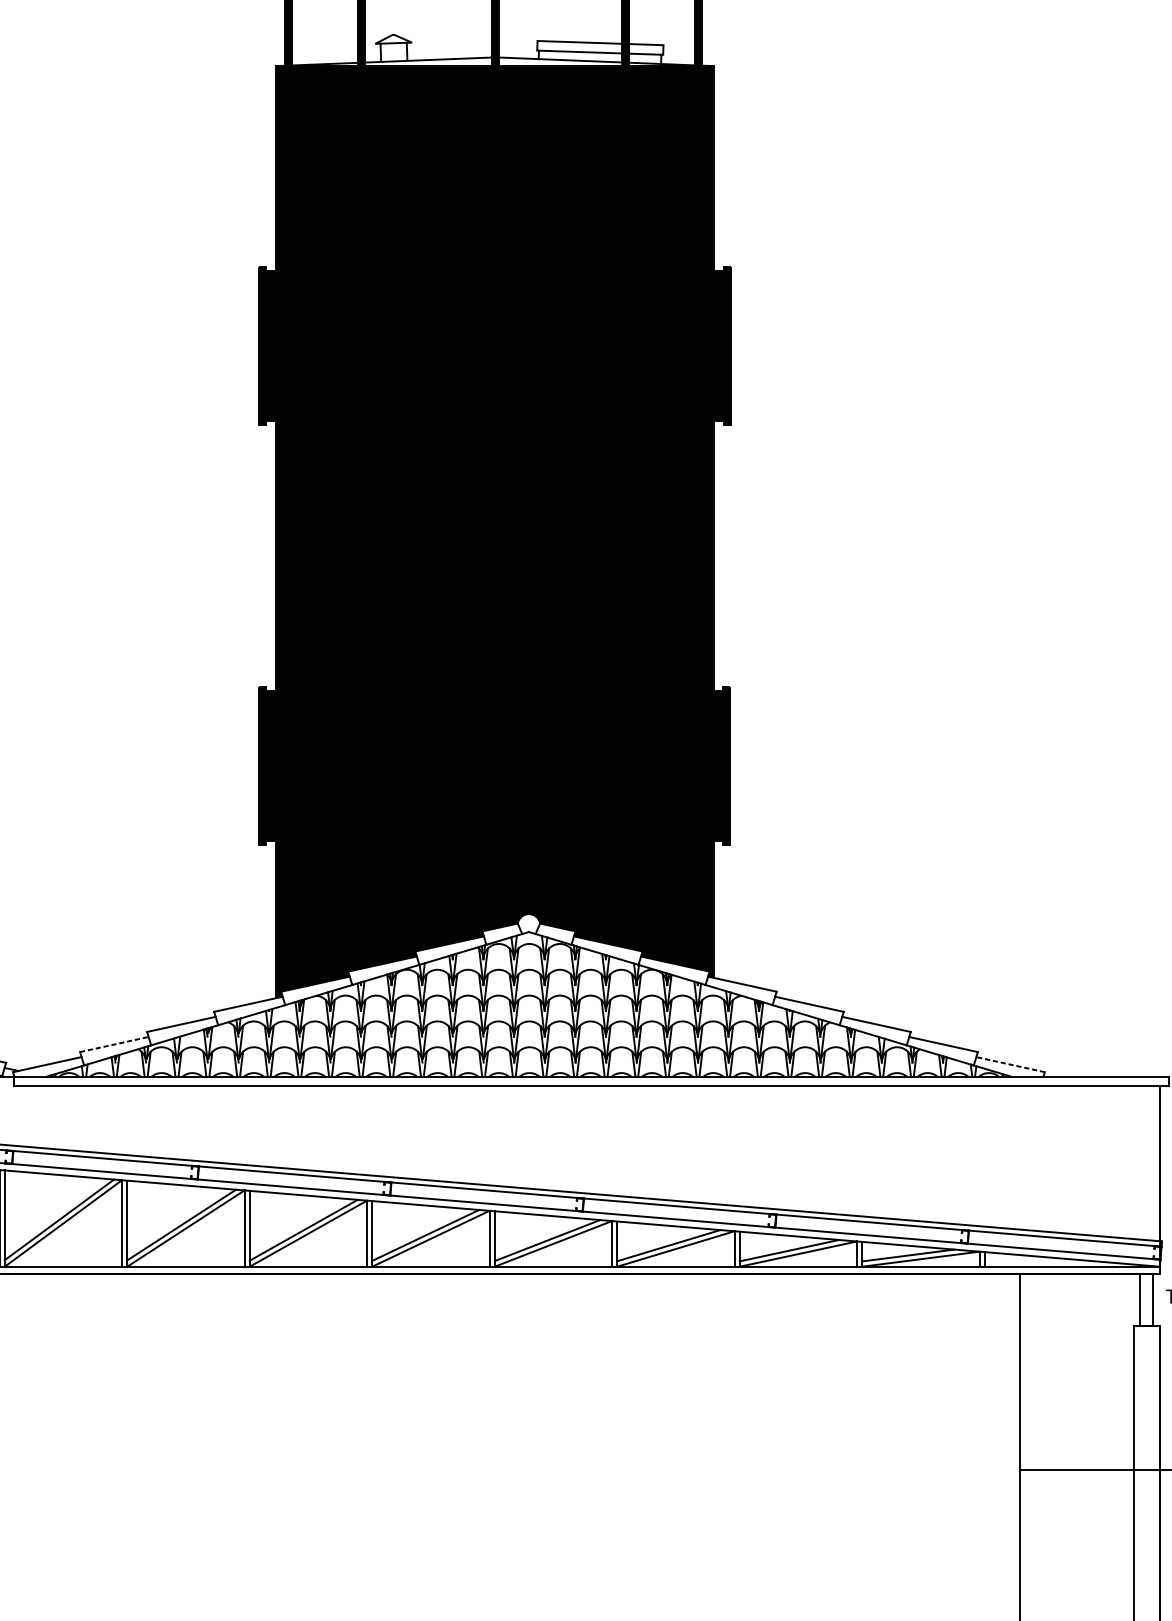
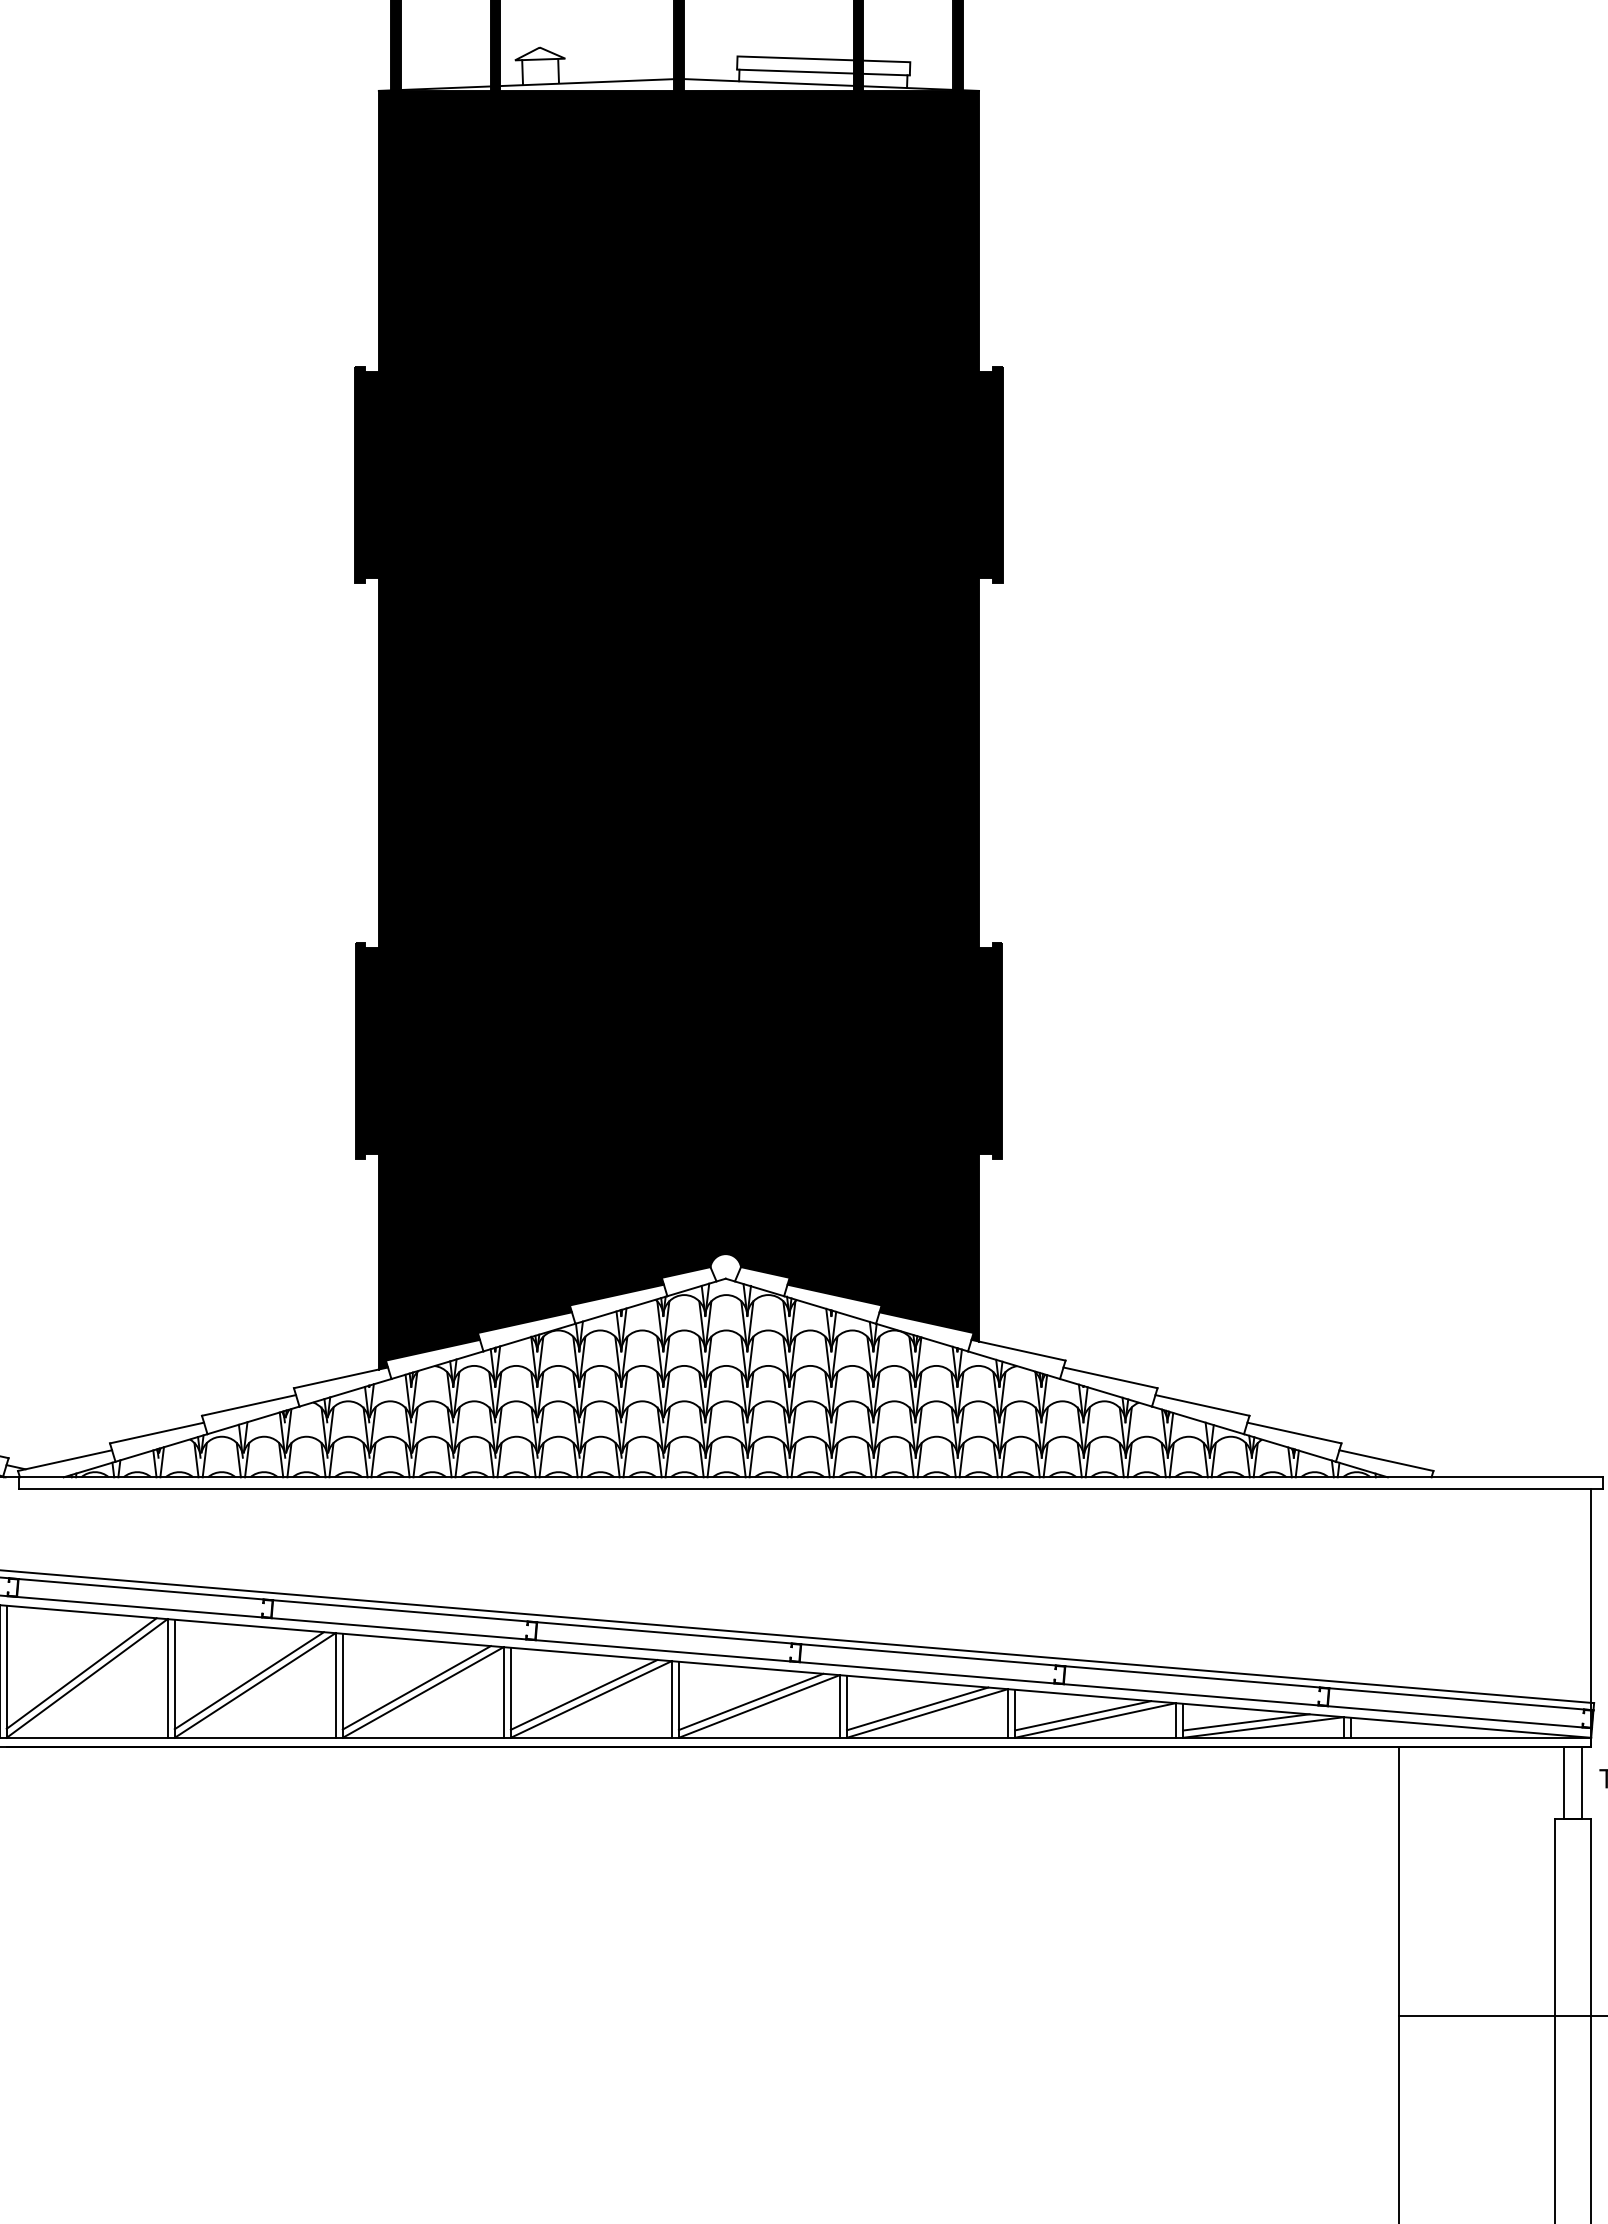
line: (114, 1044) -> (157, 1432), dashed -> solid
line: (1009, 1064) -> (1385, 1460), dashed -> solid

